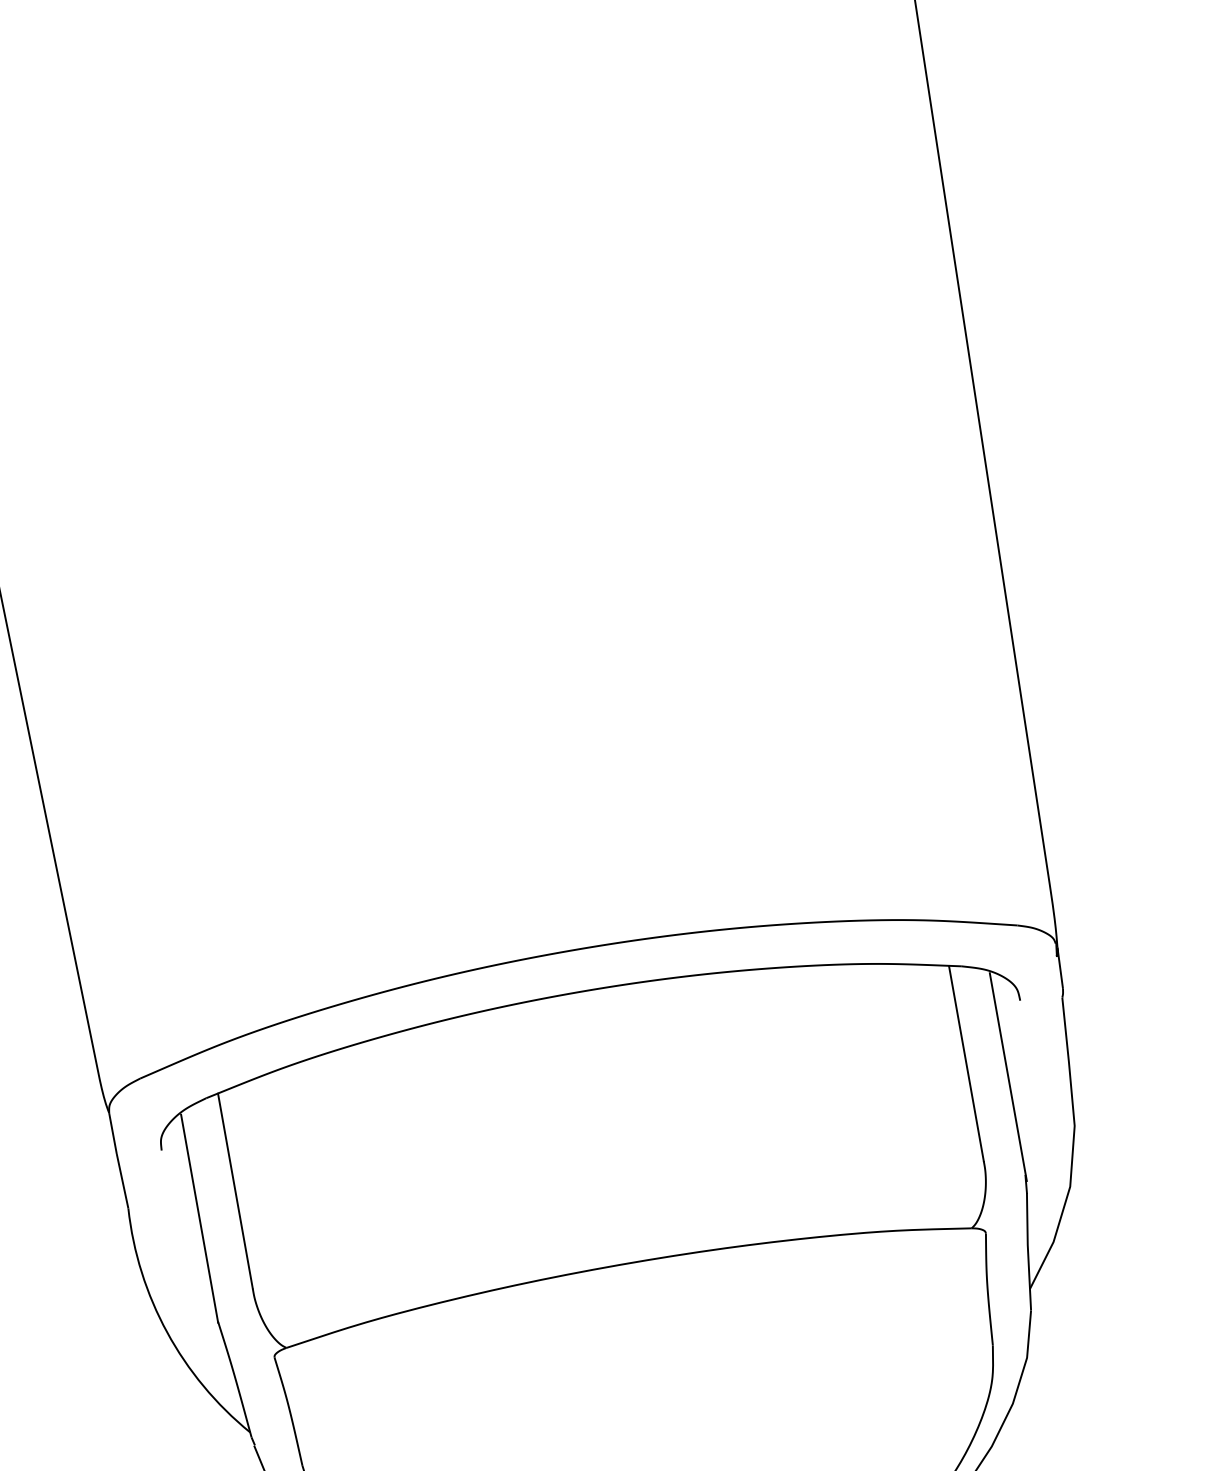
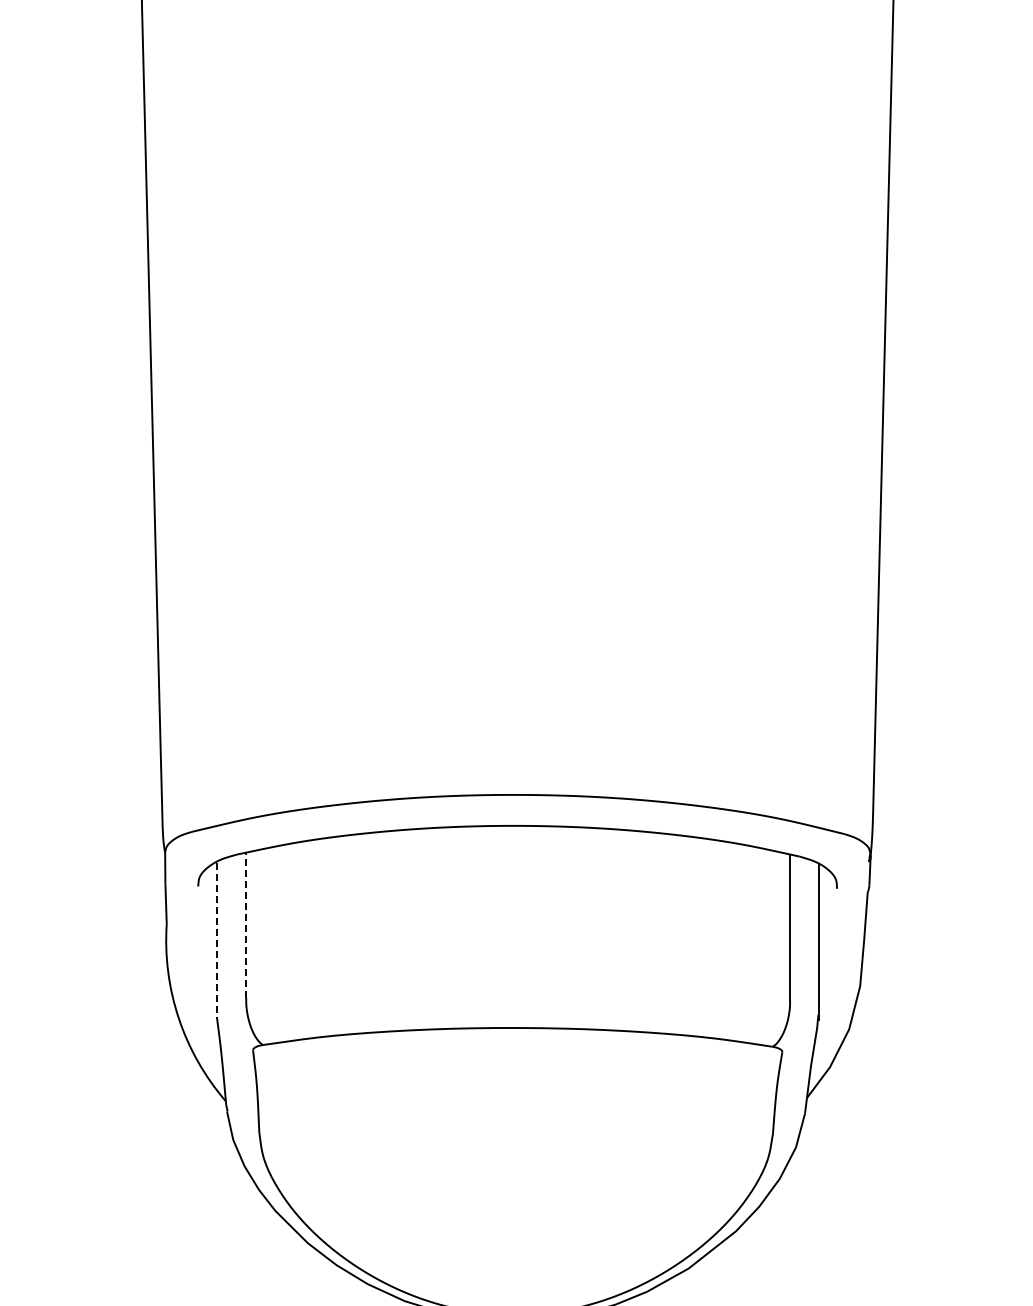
line: (235, 1191) -> (246, 925), solid -> dashed
line: (199, 1219) -> (216, 941), solid -> dashed

